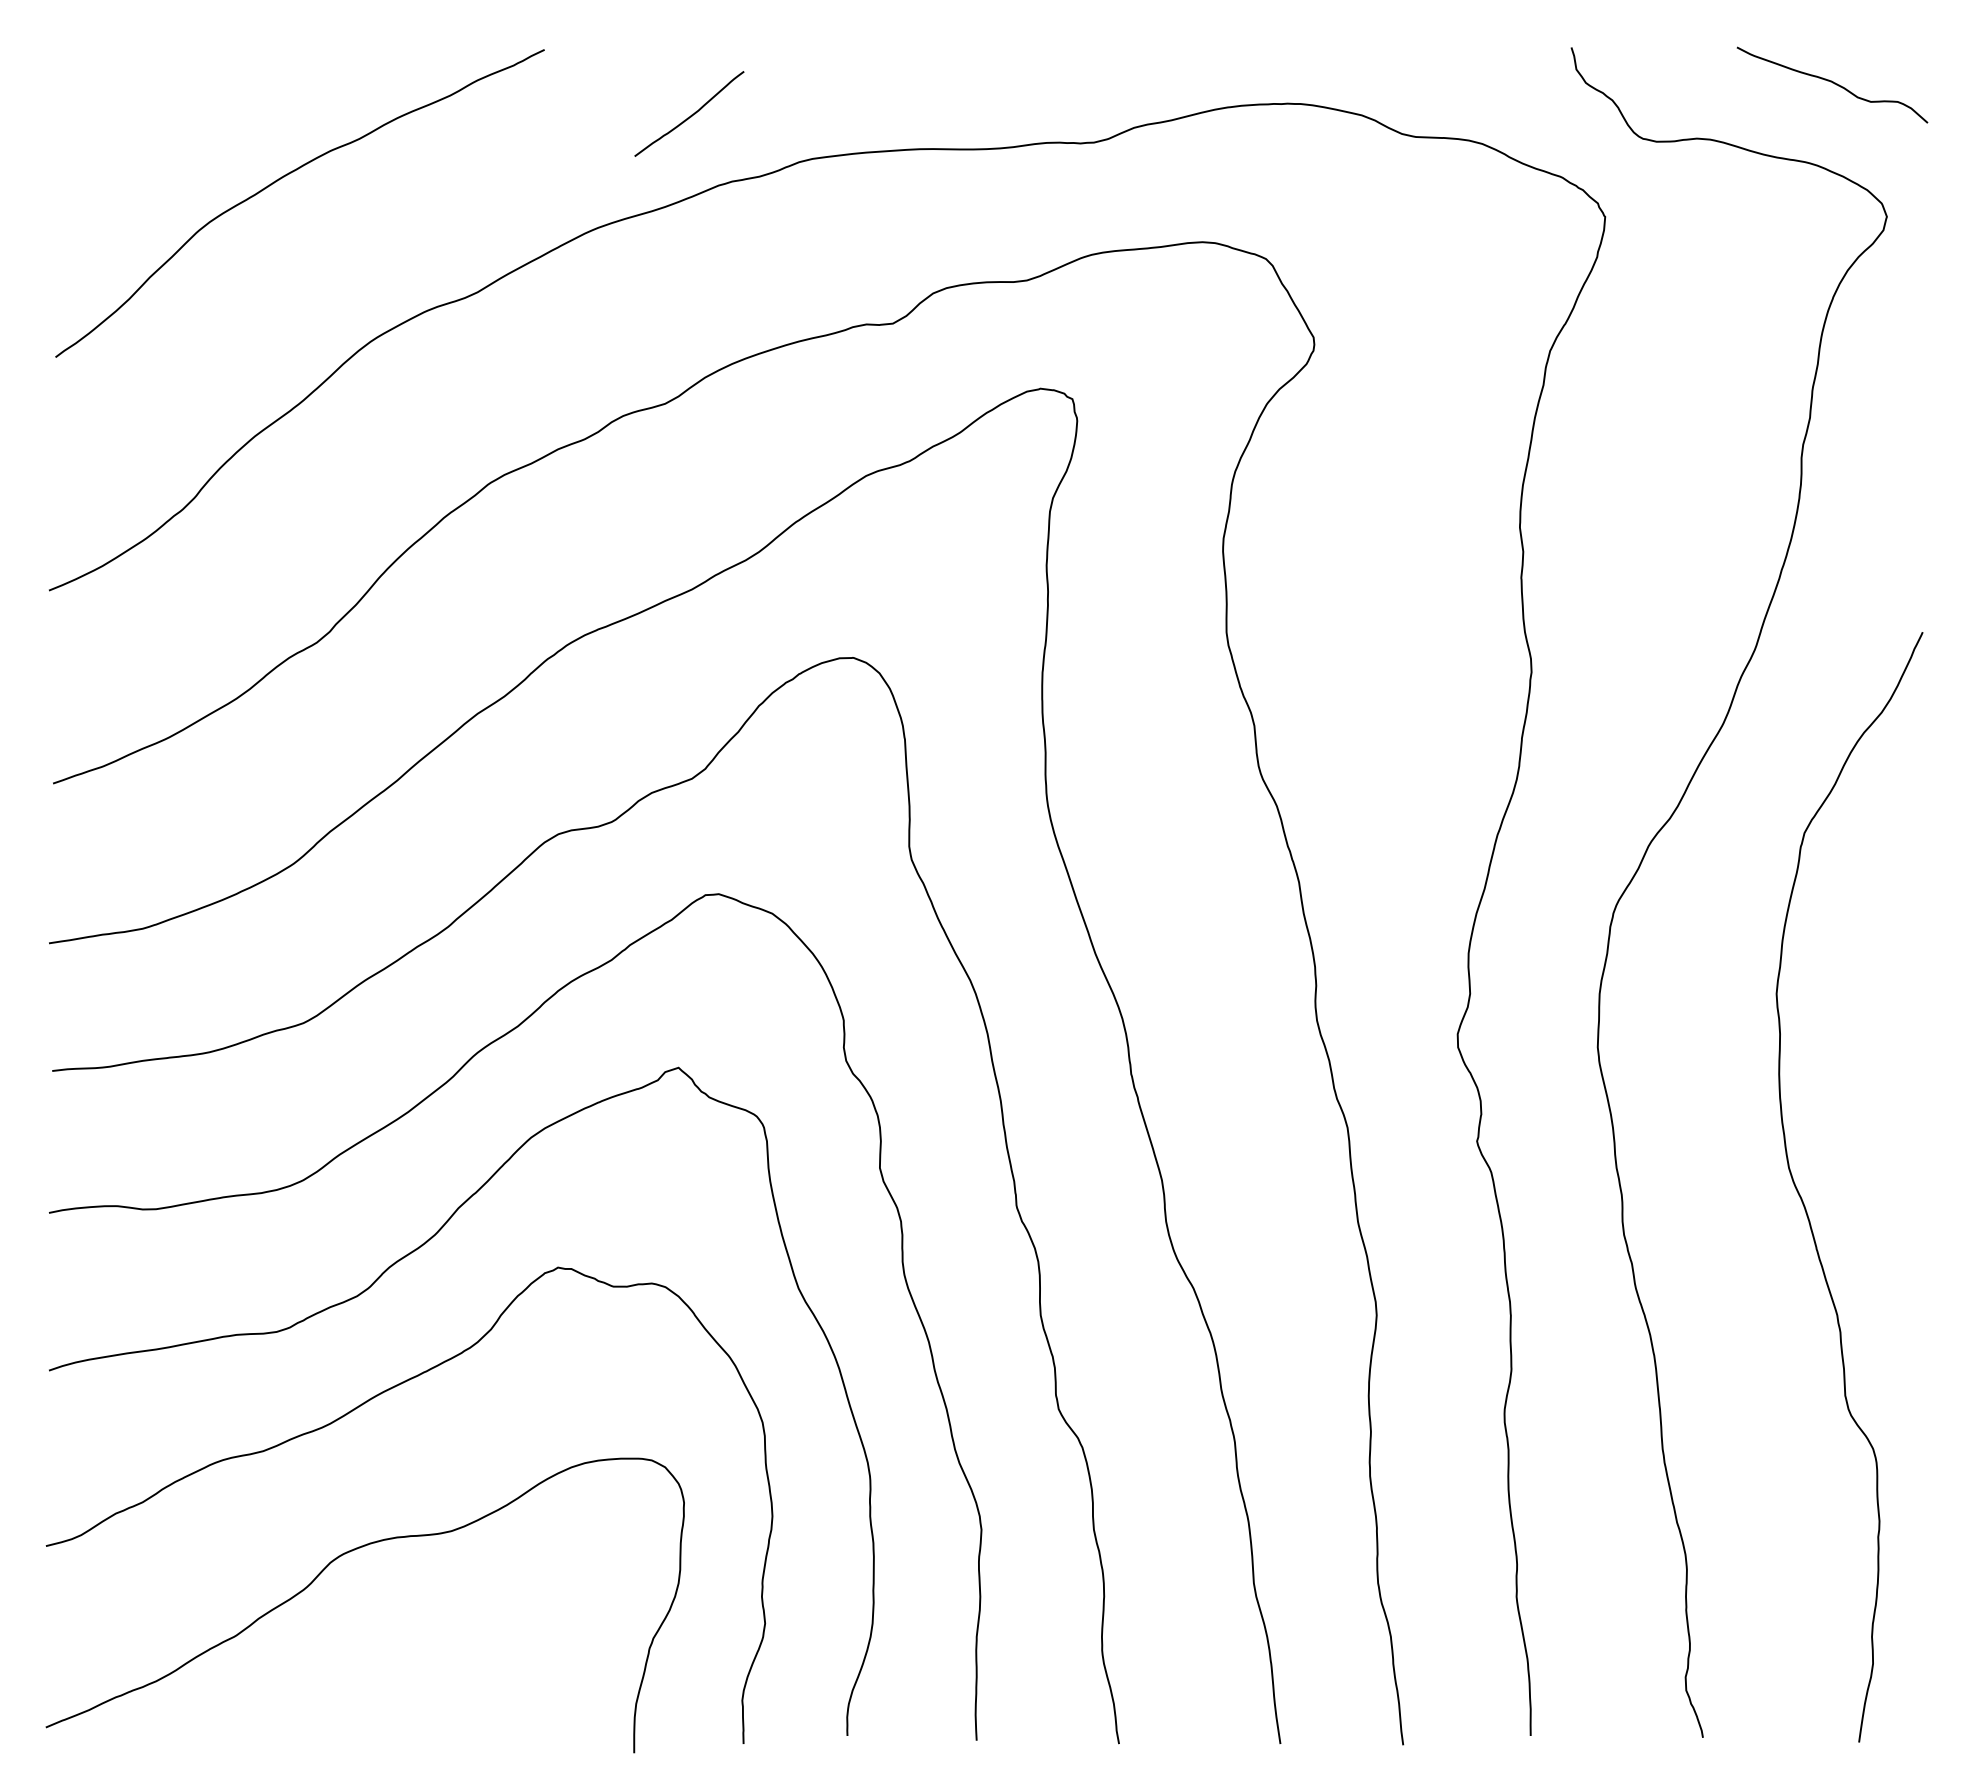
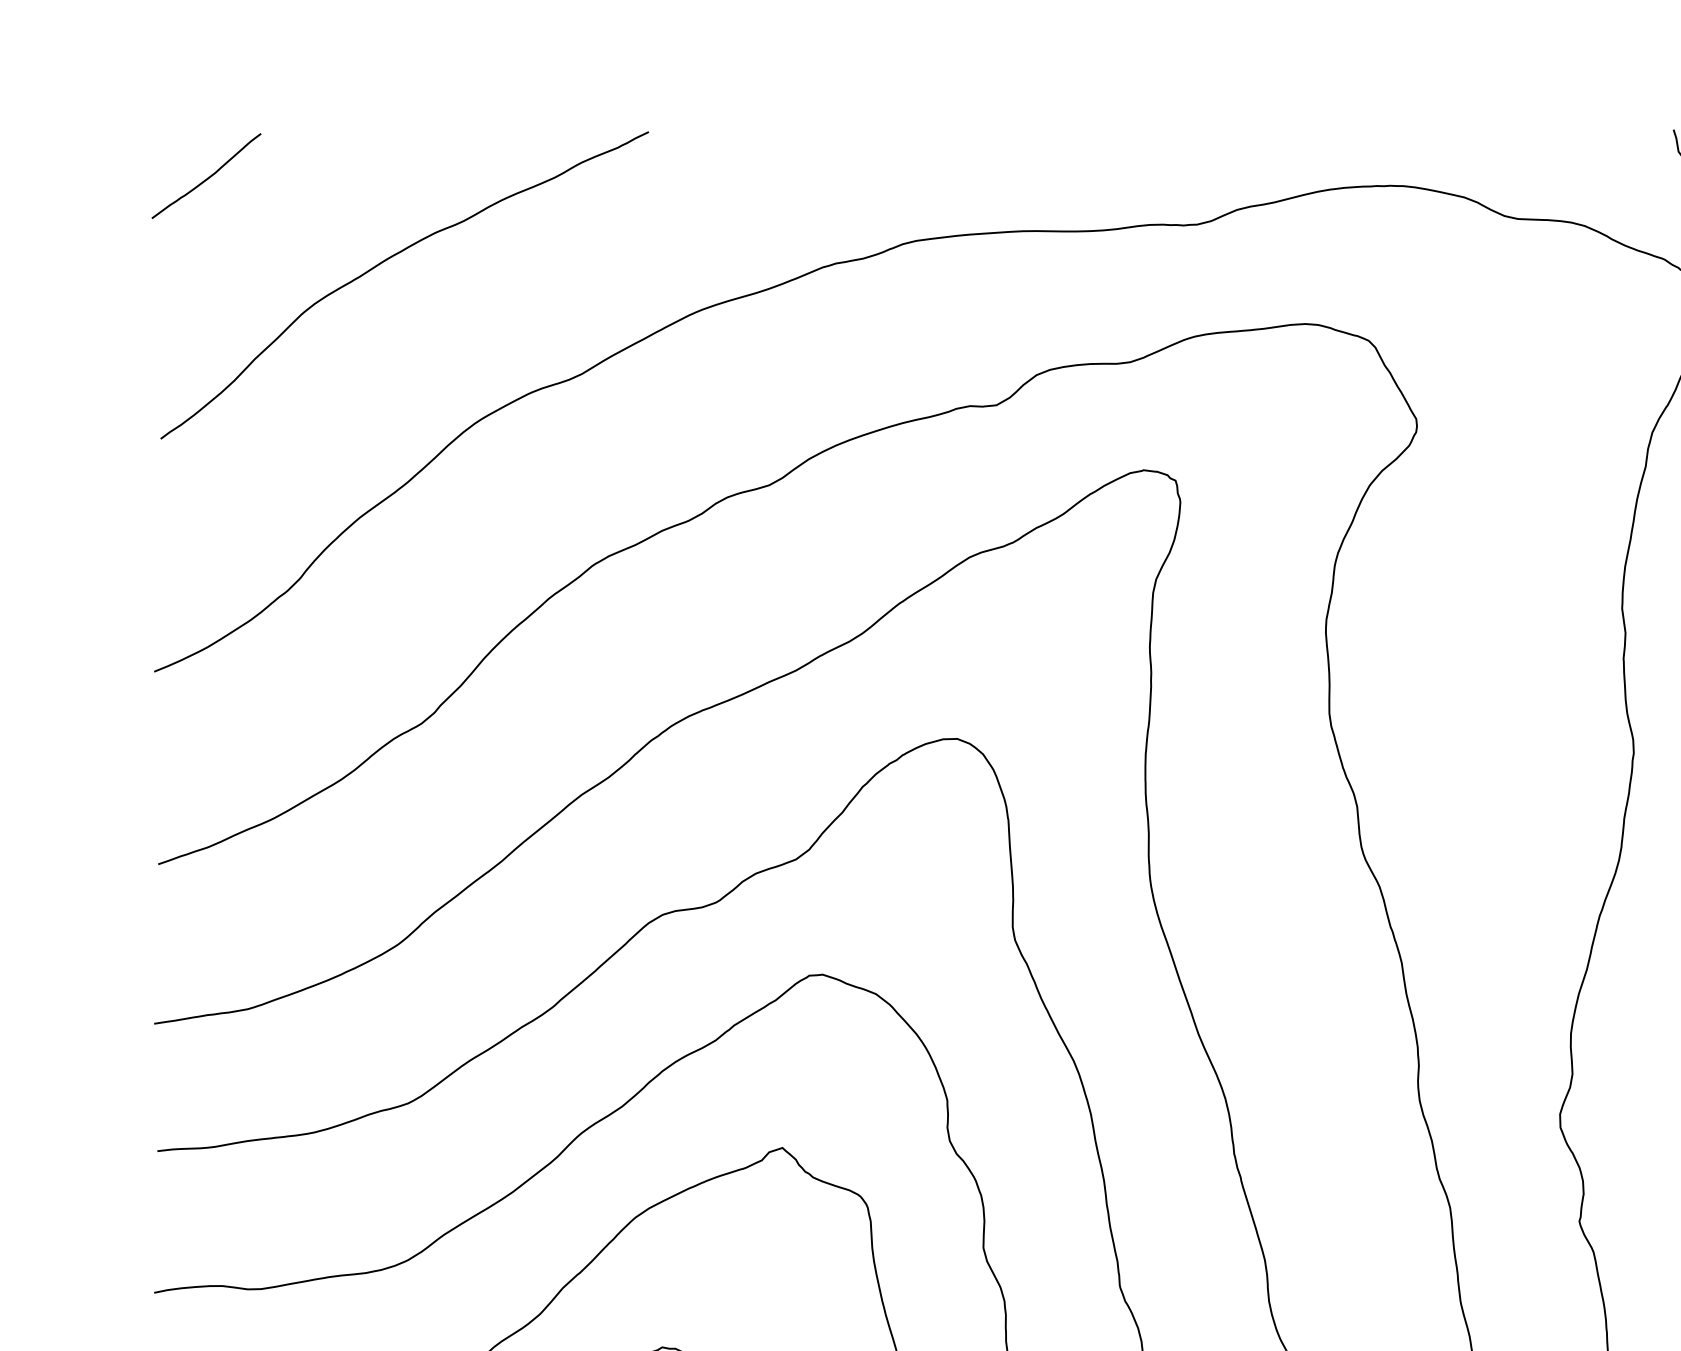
curve: (691, 114) -> (208, 176), moved

